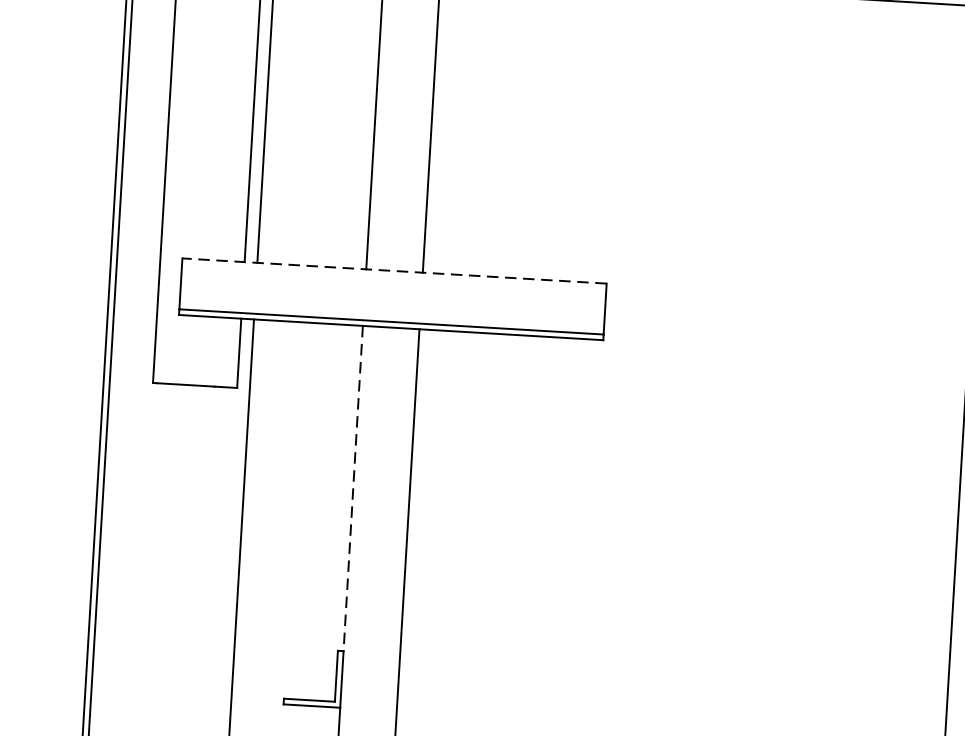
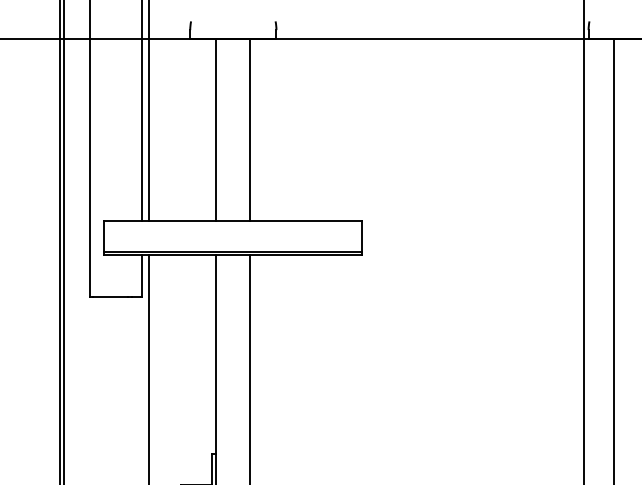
line: (393, 270) -> (232, 220), dashed -> solid
line: (352, 488) -> (215, 354), dashed -> solid

